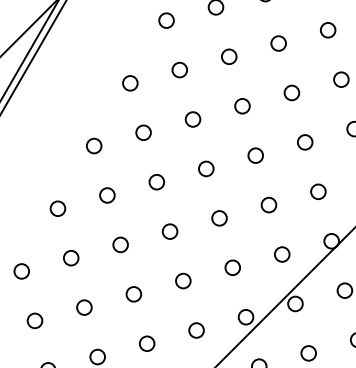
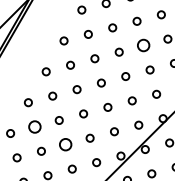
circle: (291, 92) -> (143, 45), size x1.6
circle: (70, 257) -> (34, 126), size x1.6
circle: (133, 293) -> (65, 144), size x1.6

